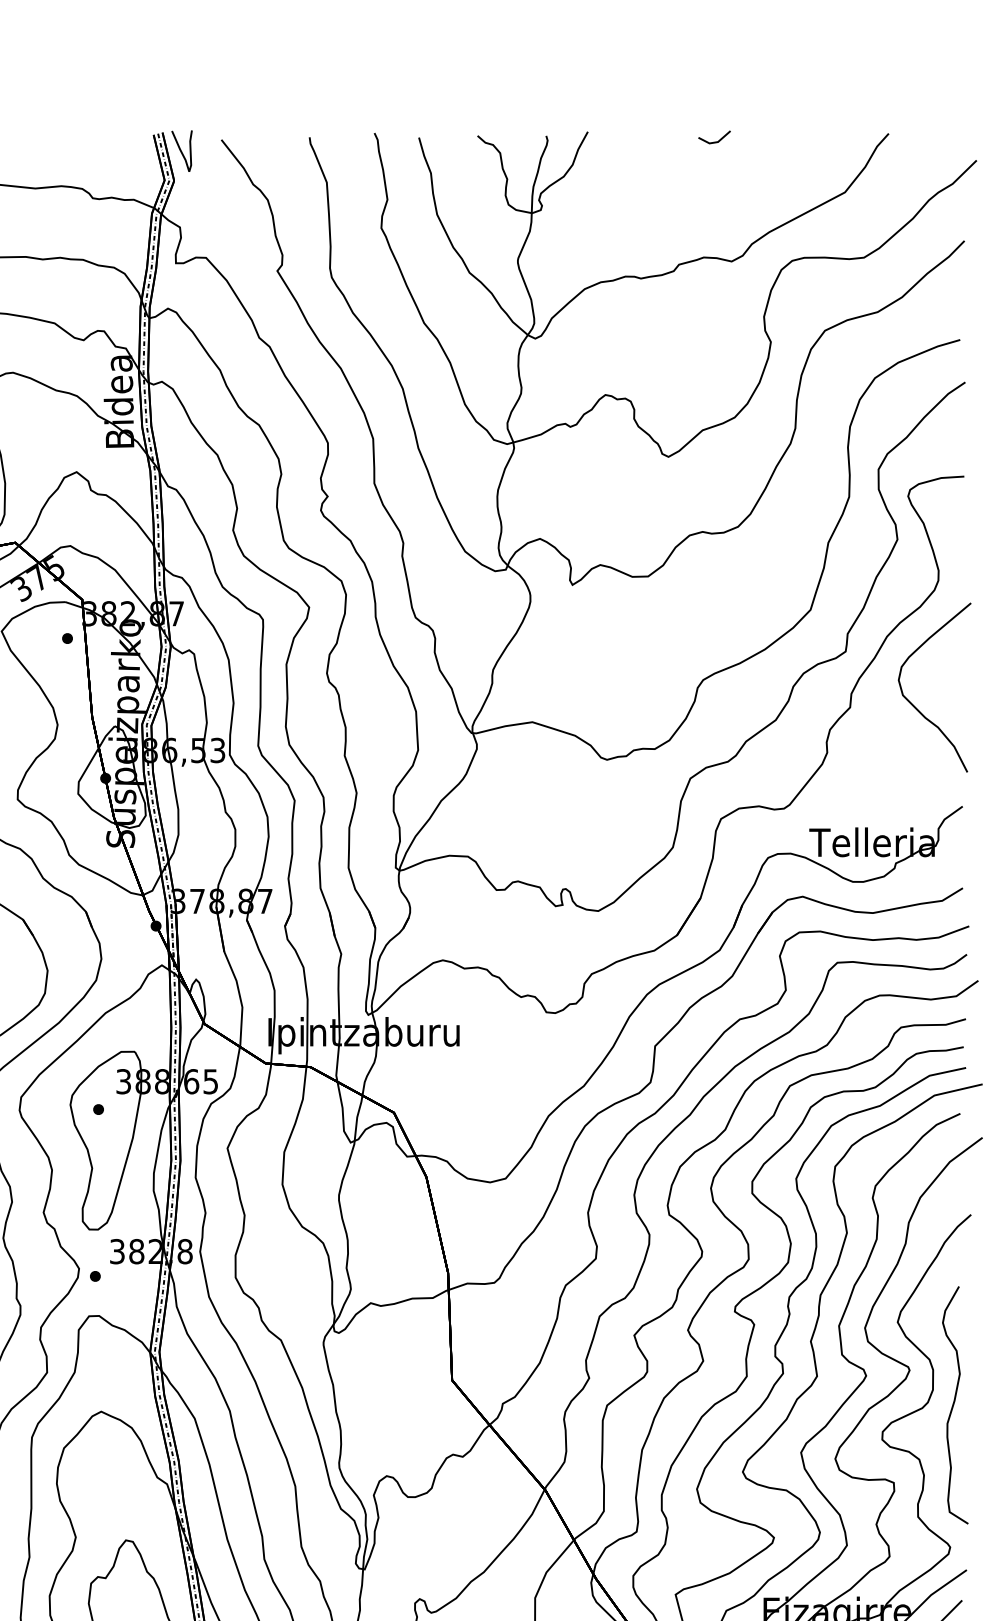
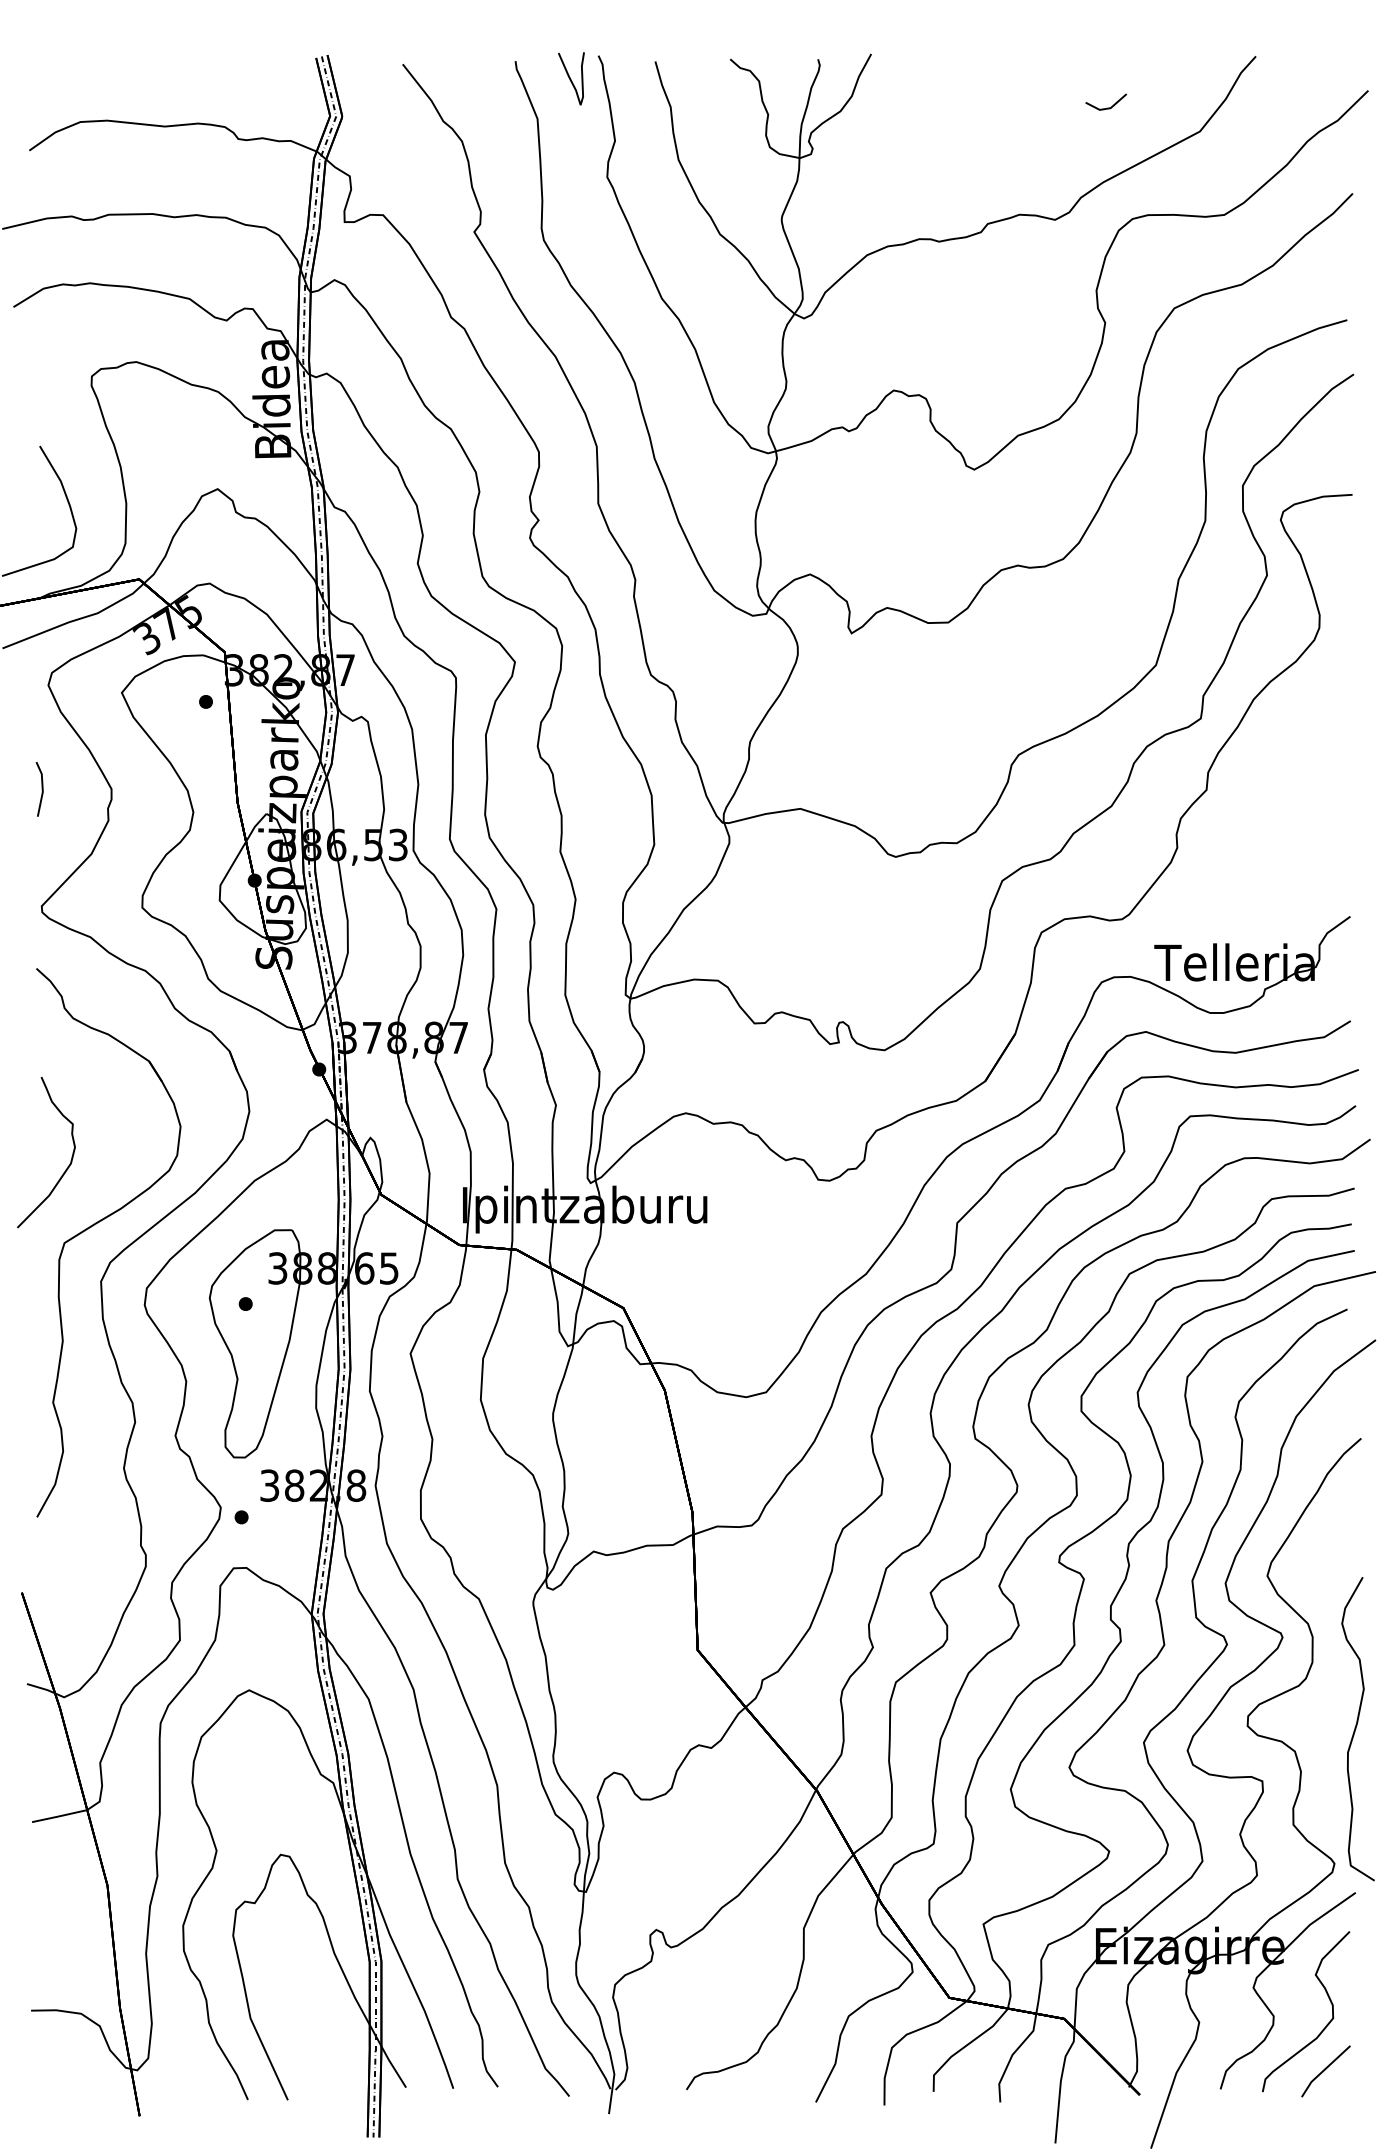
line: (714, 141) -> (1106, 107), moved
curve: (181, 150) -> (570, 78), moved
curve: (915, 706) -> (1289, 788), removed
curve: (954, 1405) -> (1356, 1729), moved

